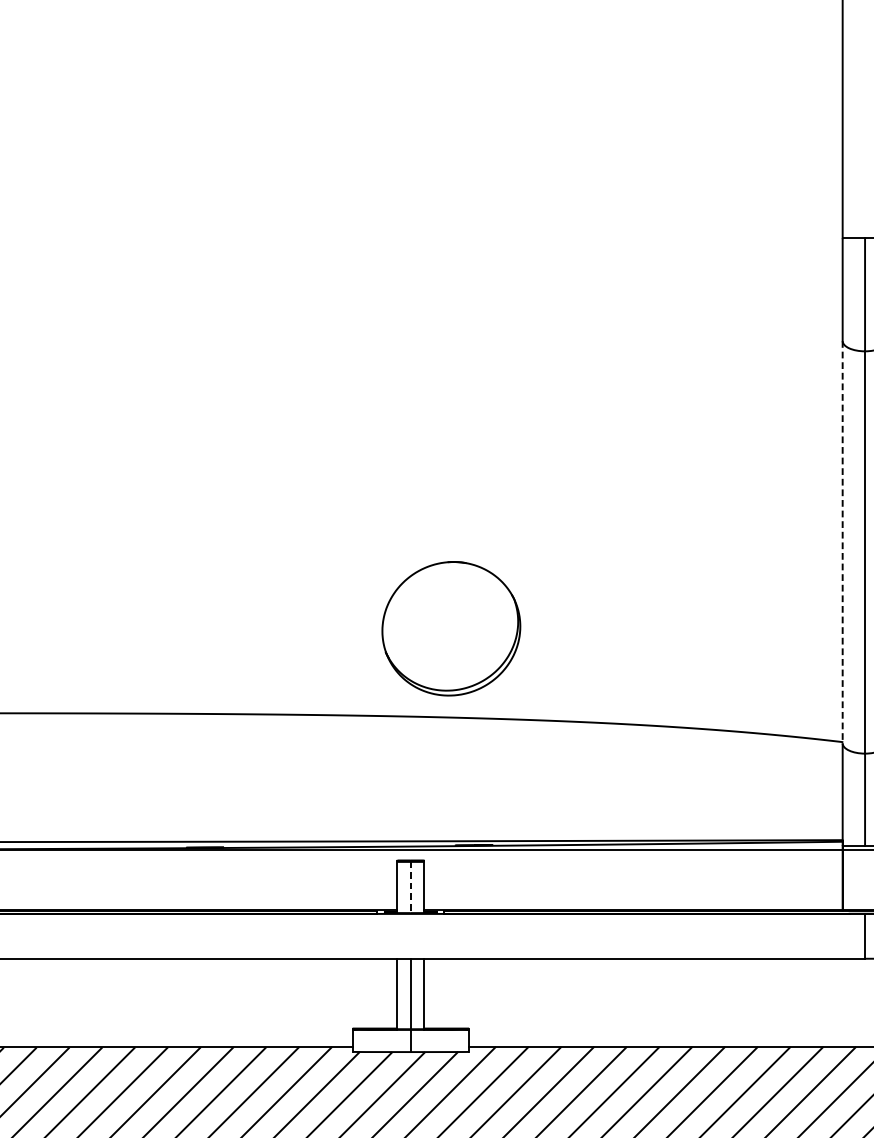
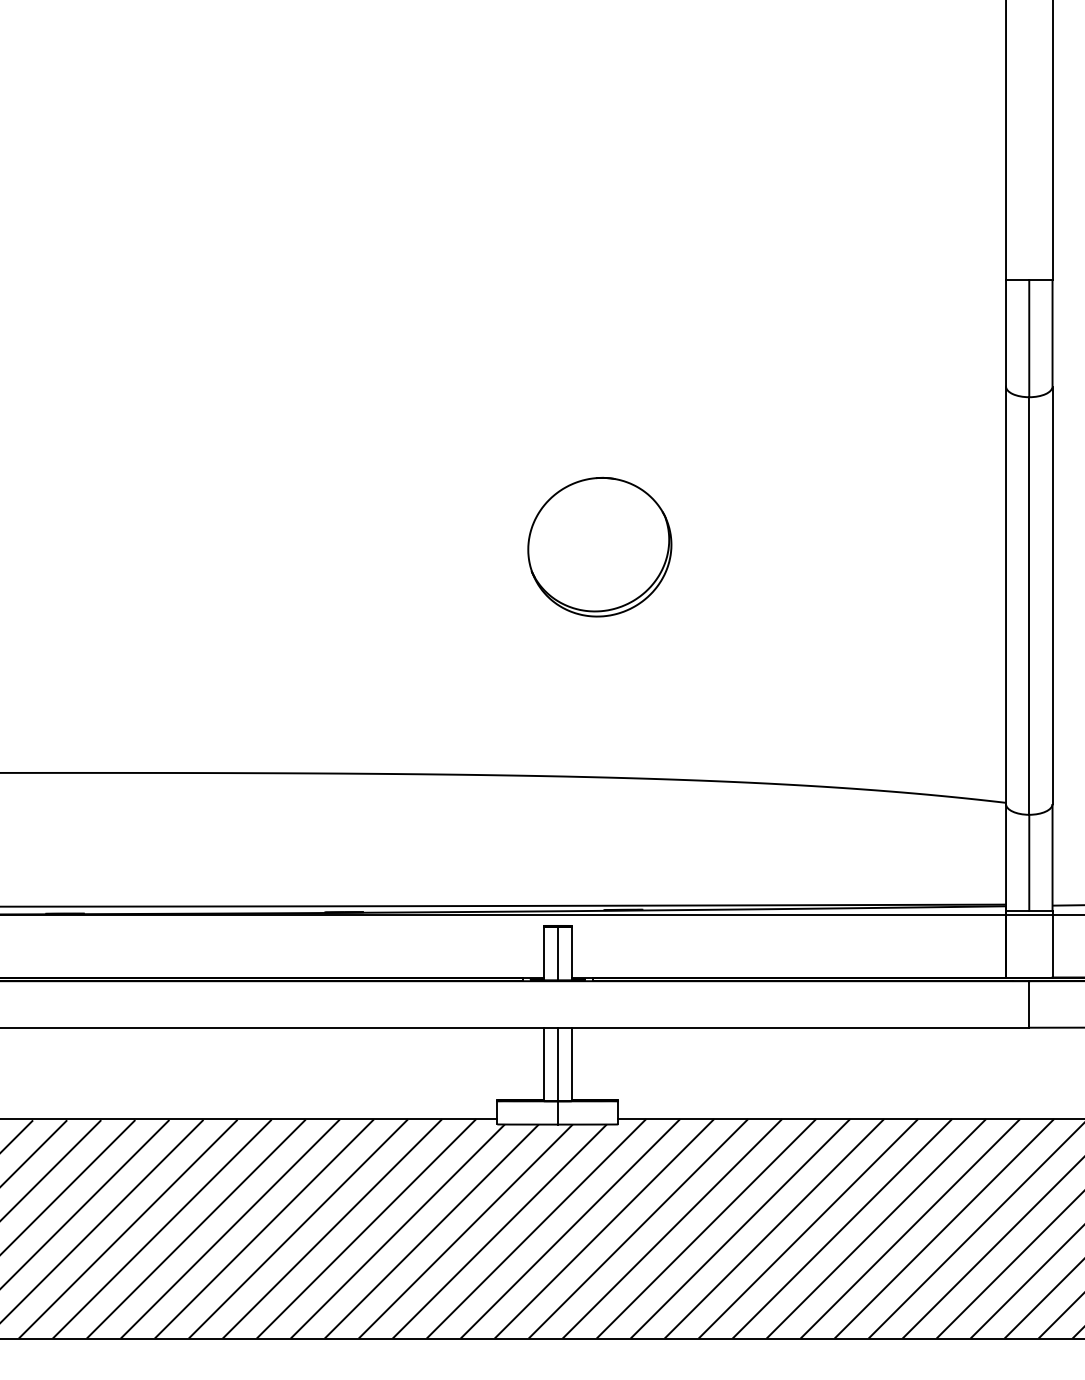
line: (843, 542) -> (1006, 595), dashed -> solid
part: (451, 629) -> (599, 547), moved
line: (410, 887) -> (557, 953), dashed -> solid

